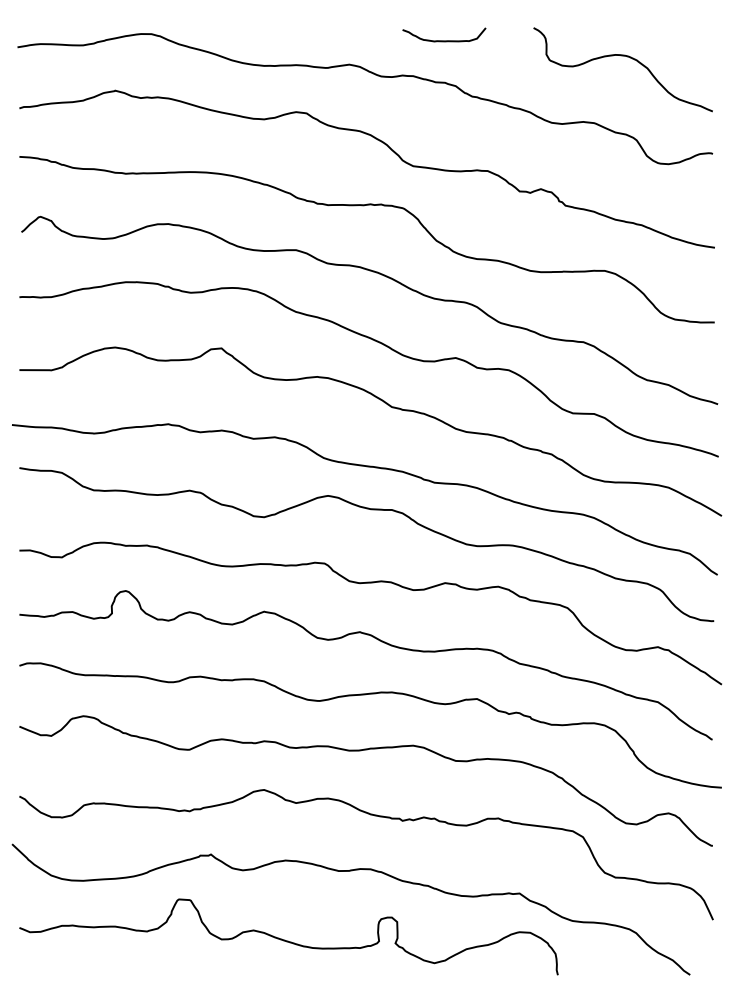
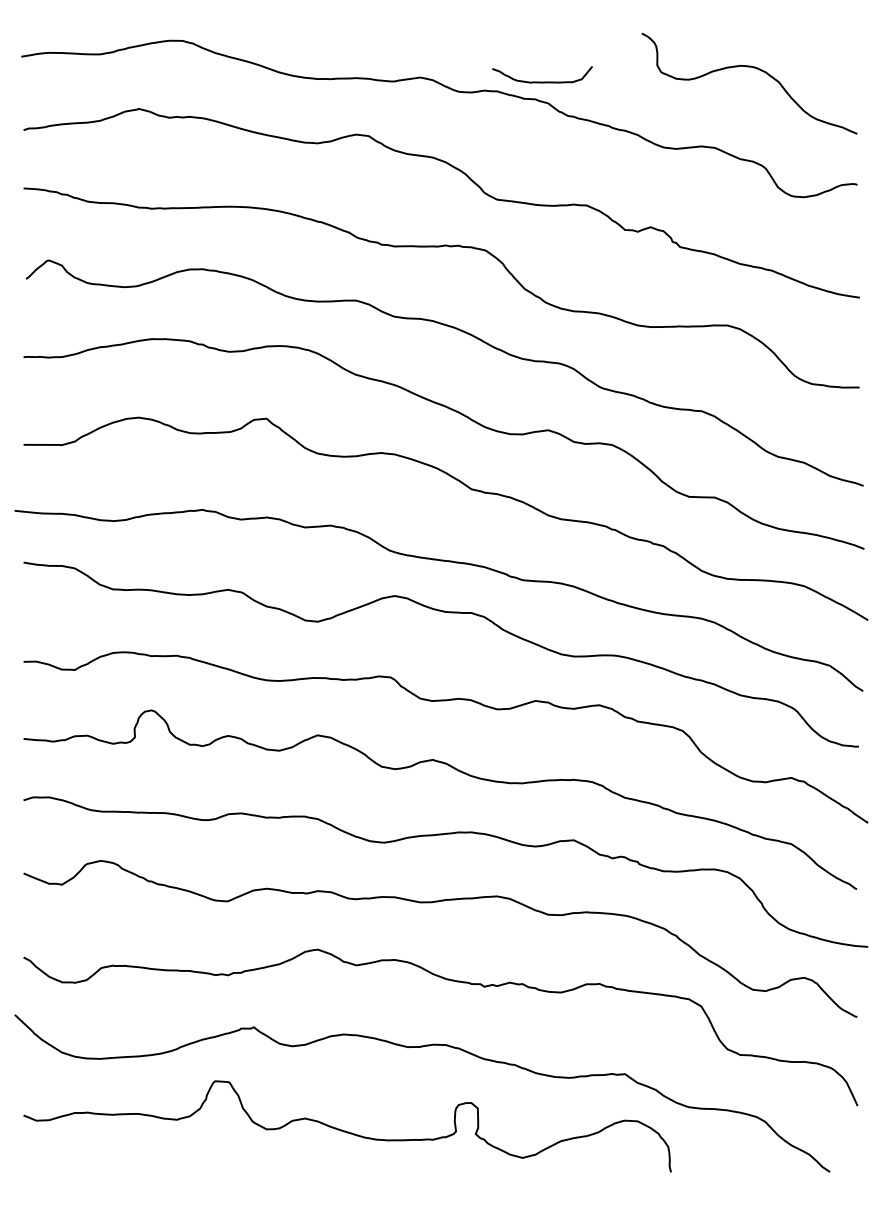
curve: (444, 40) -> (542, 81), moved

